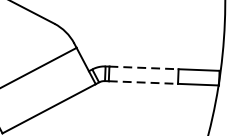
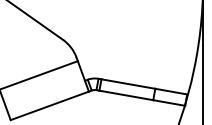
line: (144, 68) -> (128, 84), dashed -> solid
line: (143, 82) -> (126, 95), dashed -> solid

